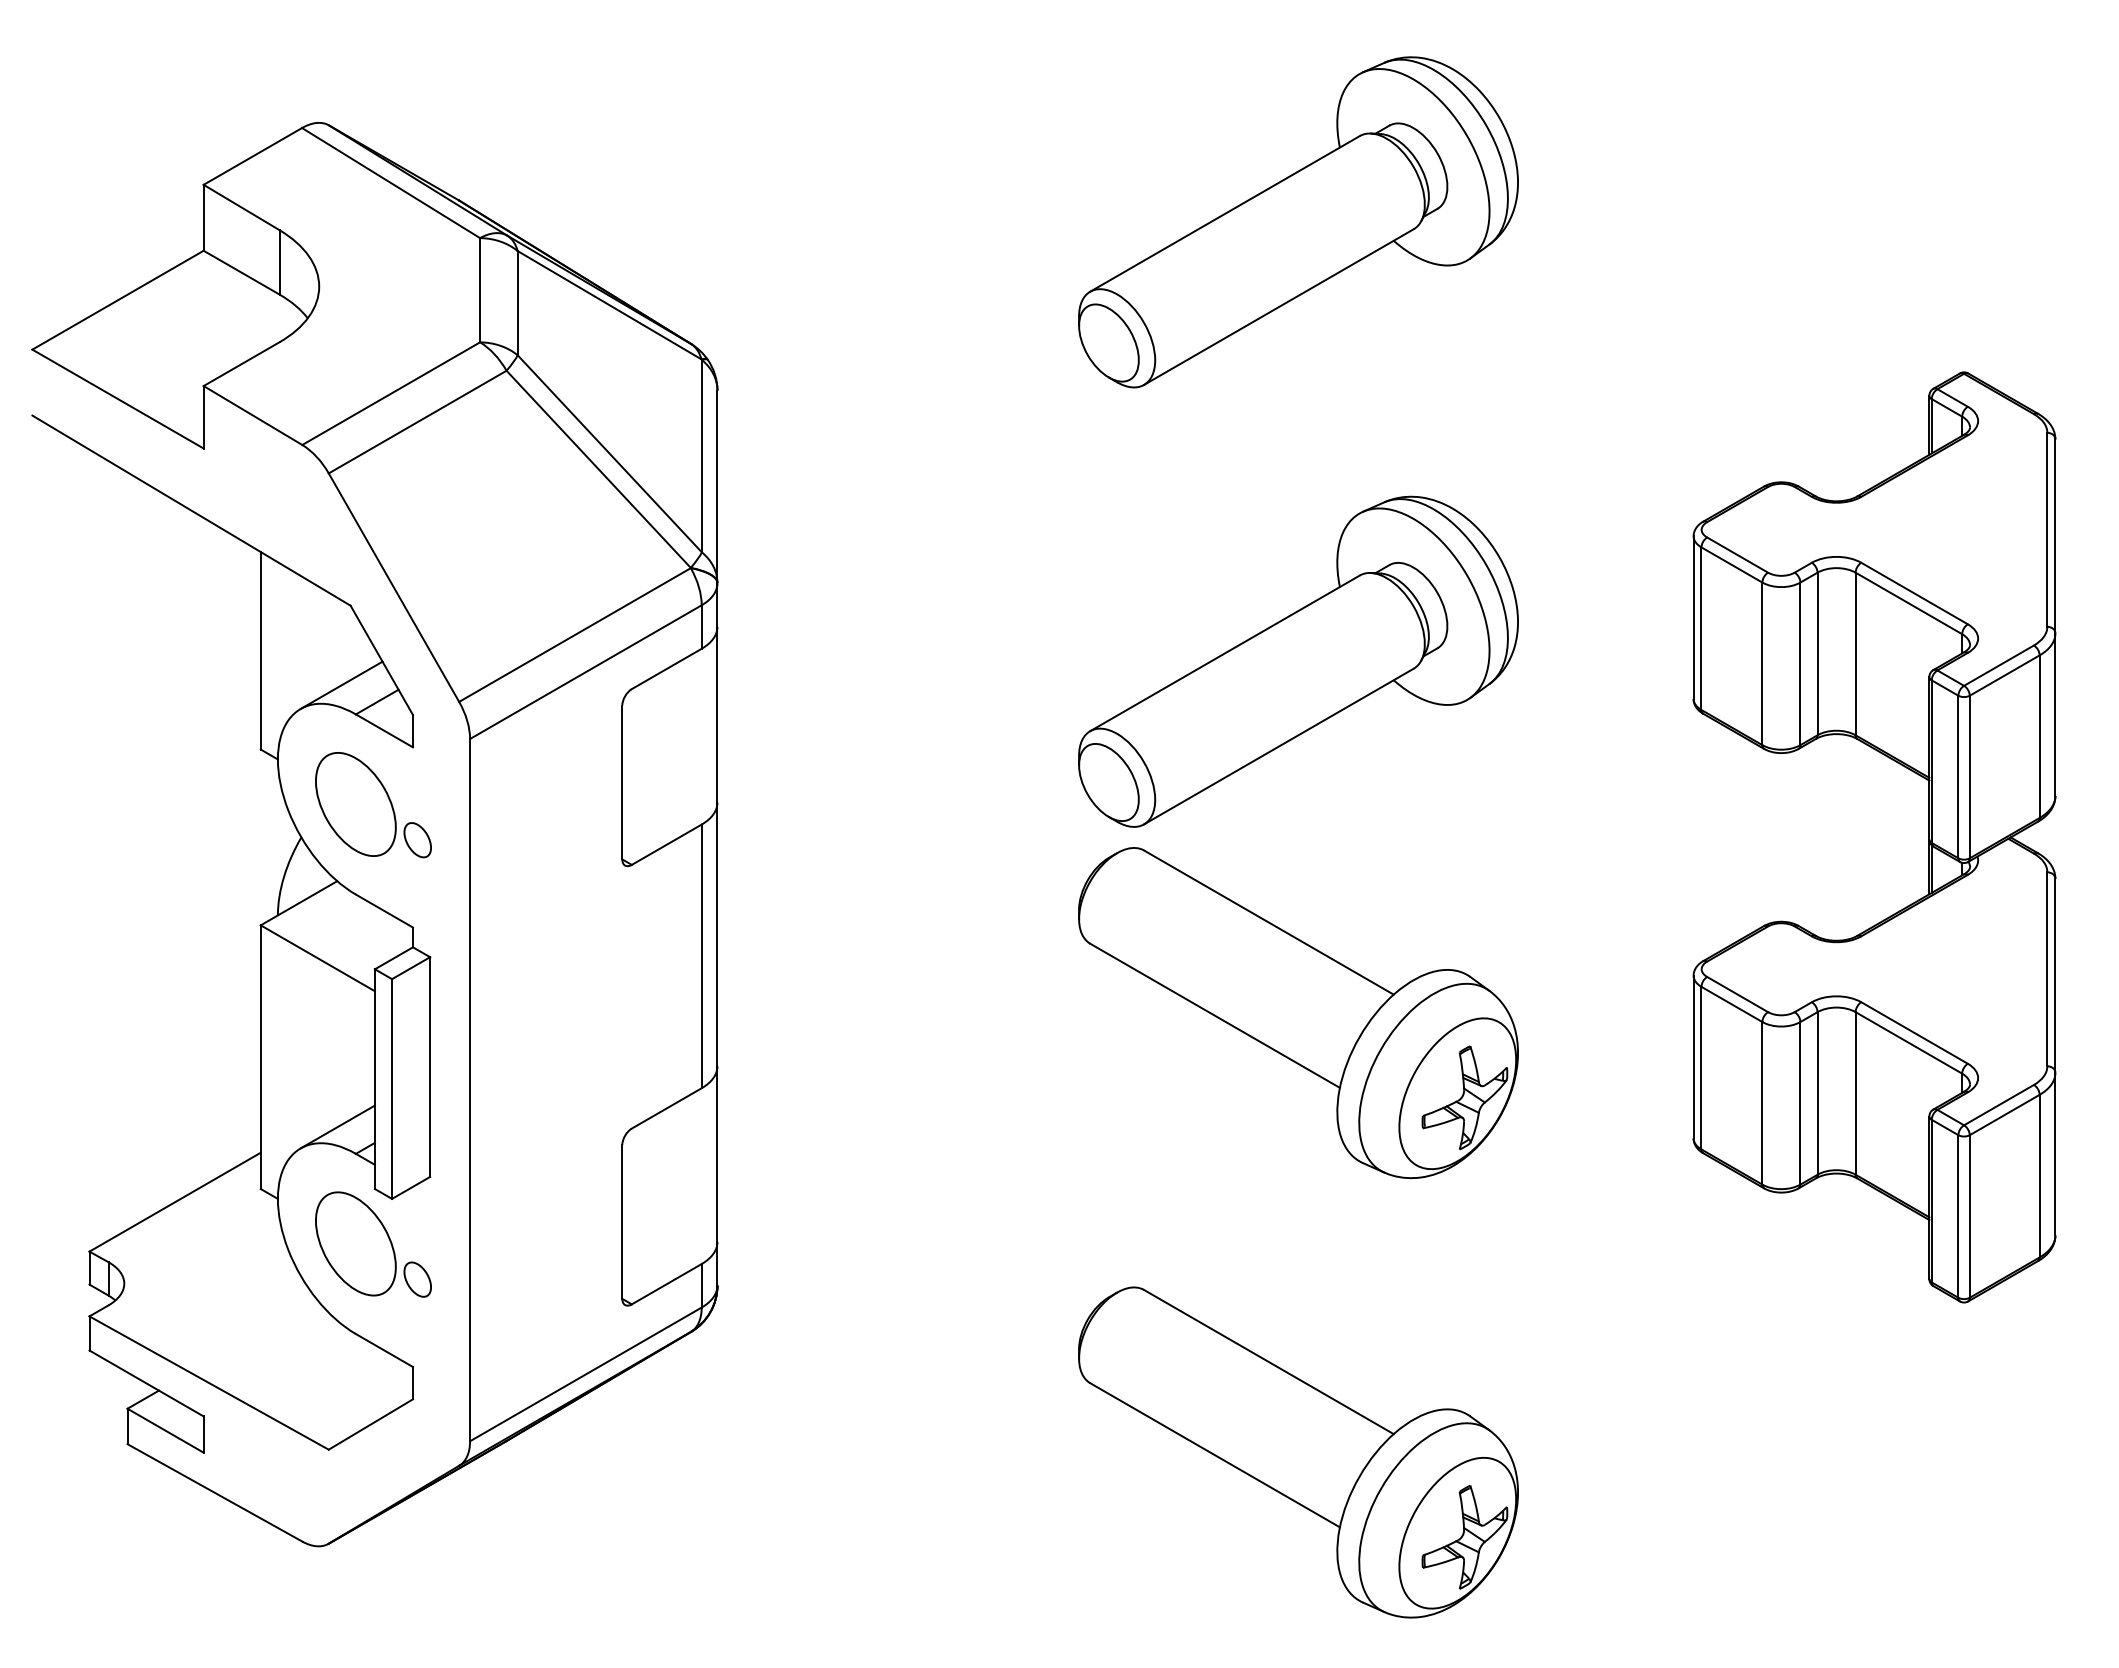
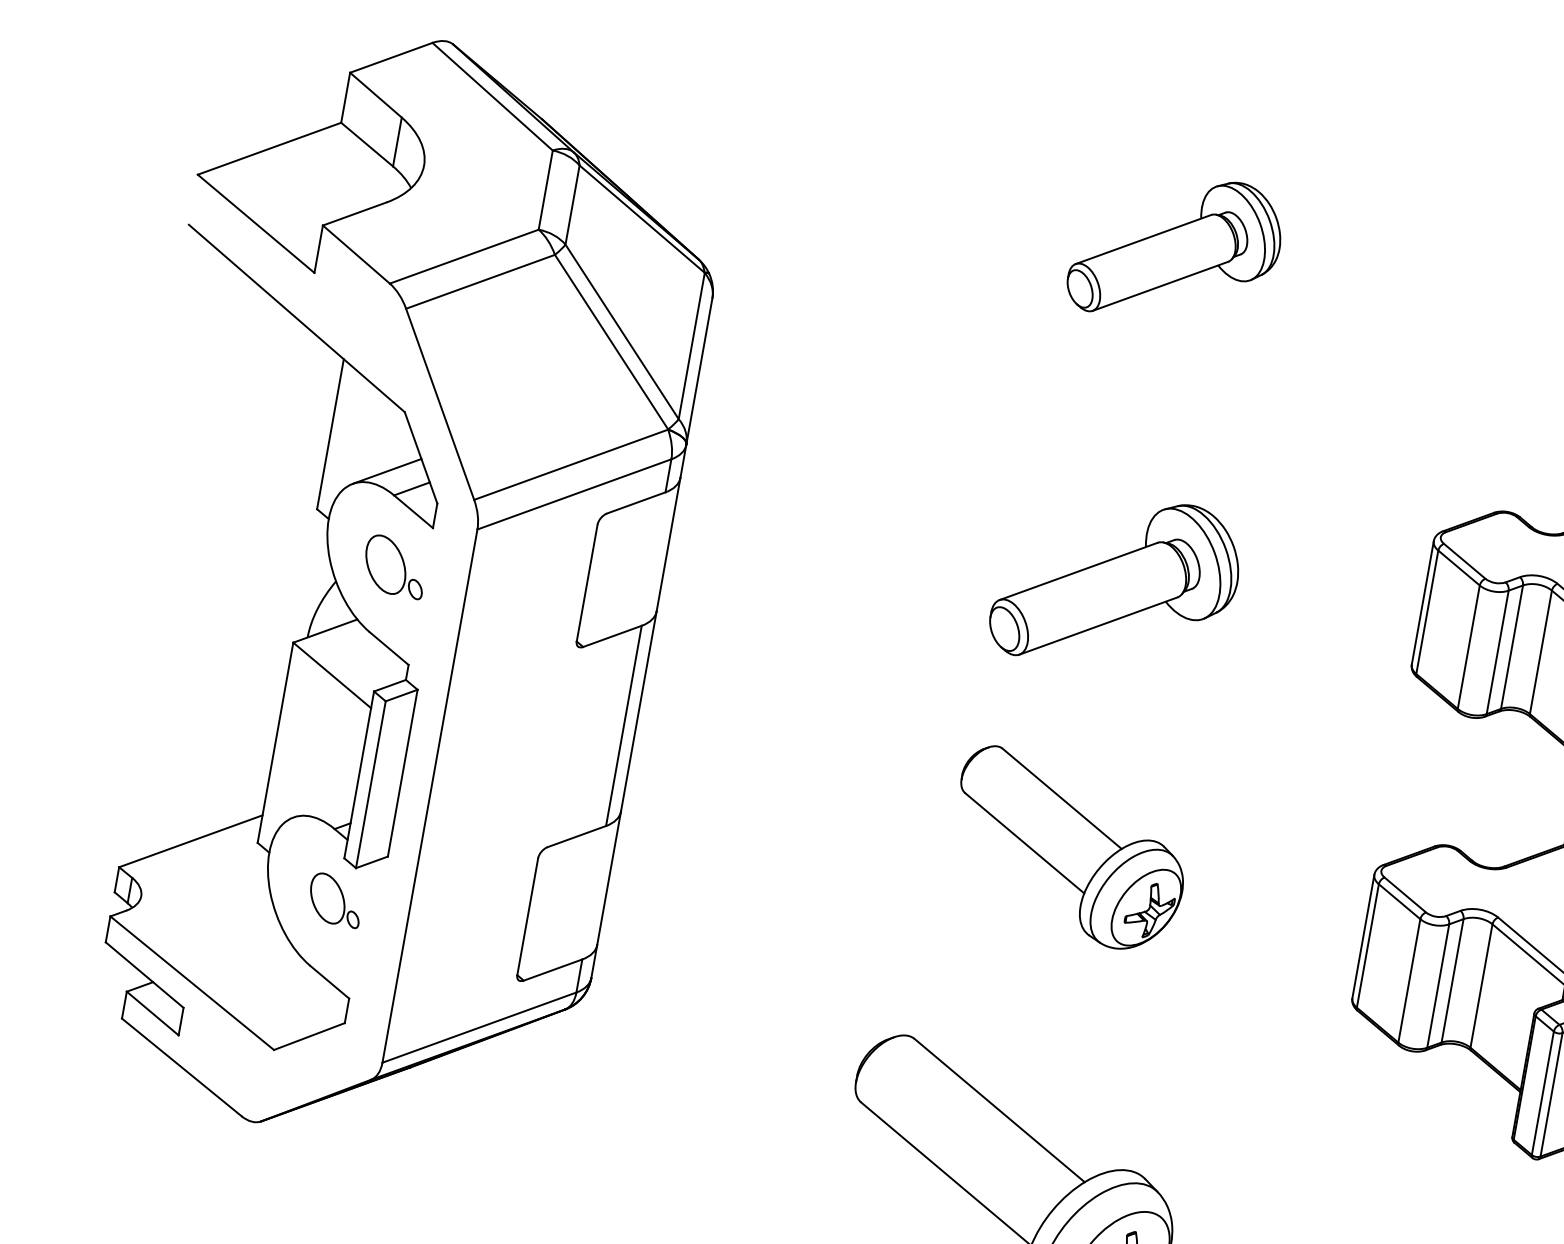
part: (1298, 222) -> (1176, 249), size x0.6
part: (1298, 661) -> (1116, 582), size x0.7
part: (373, 805) -> (395, 566), size x0.7
part: (1298, 1013) -> (1069, 849), size x0.7
line: (337, 1126) -> (324, 805), removed
part: (373, 1244) -> (335, 900), size x0.6

